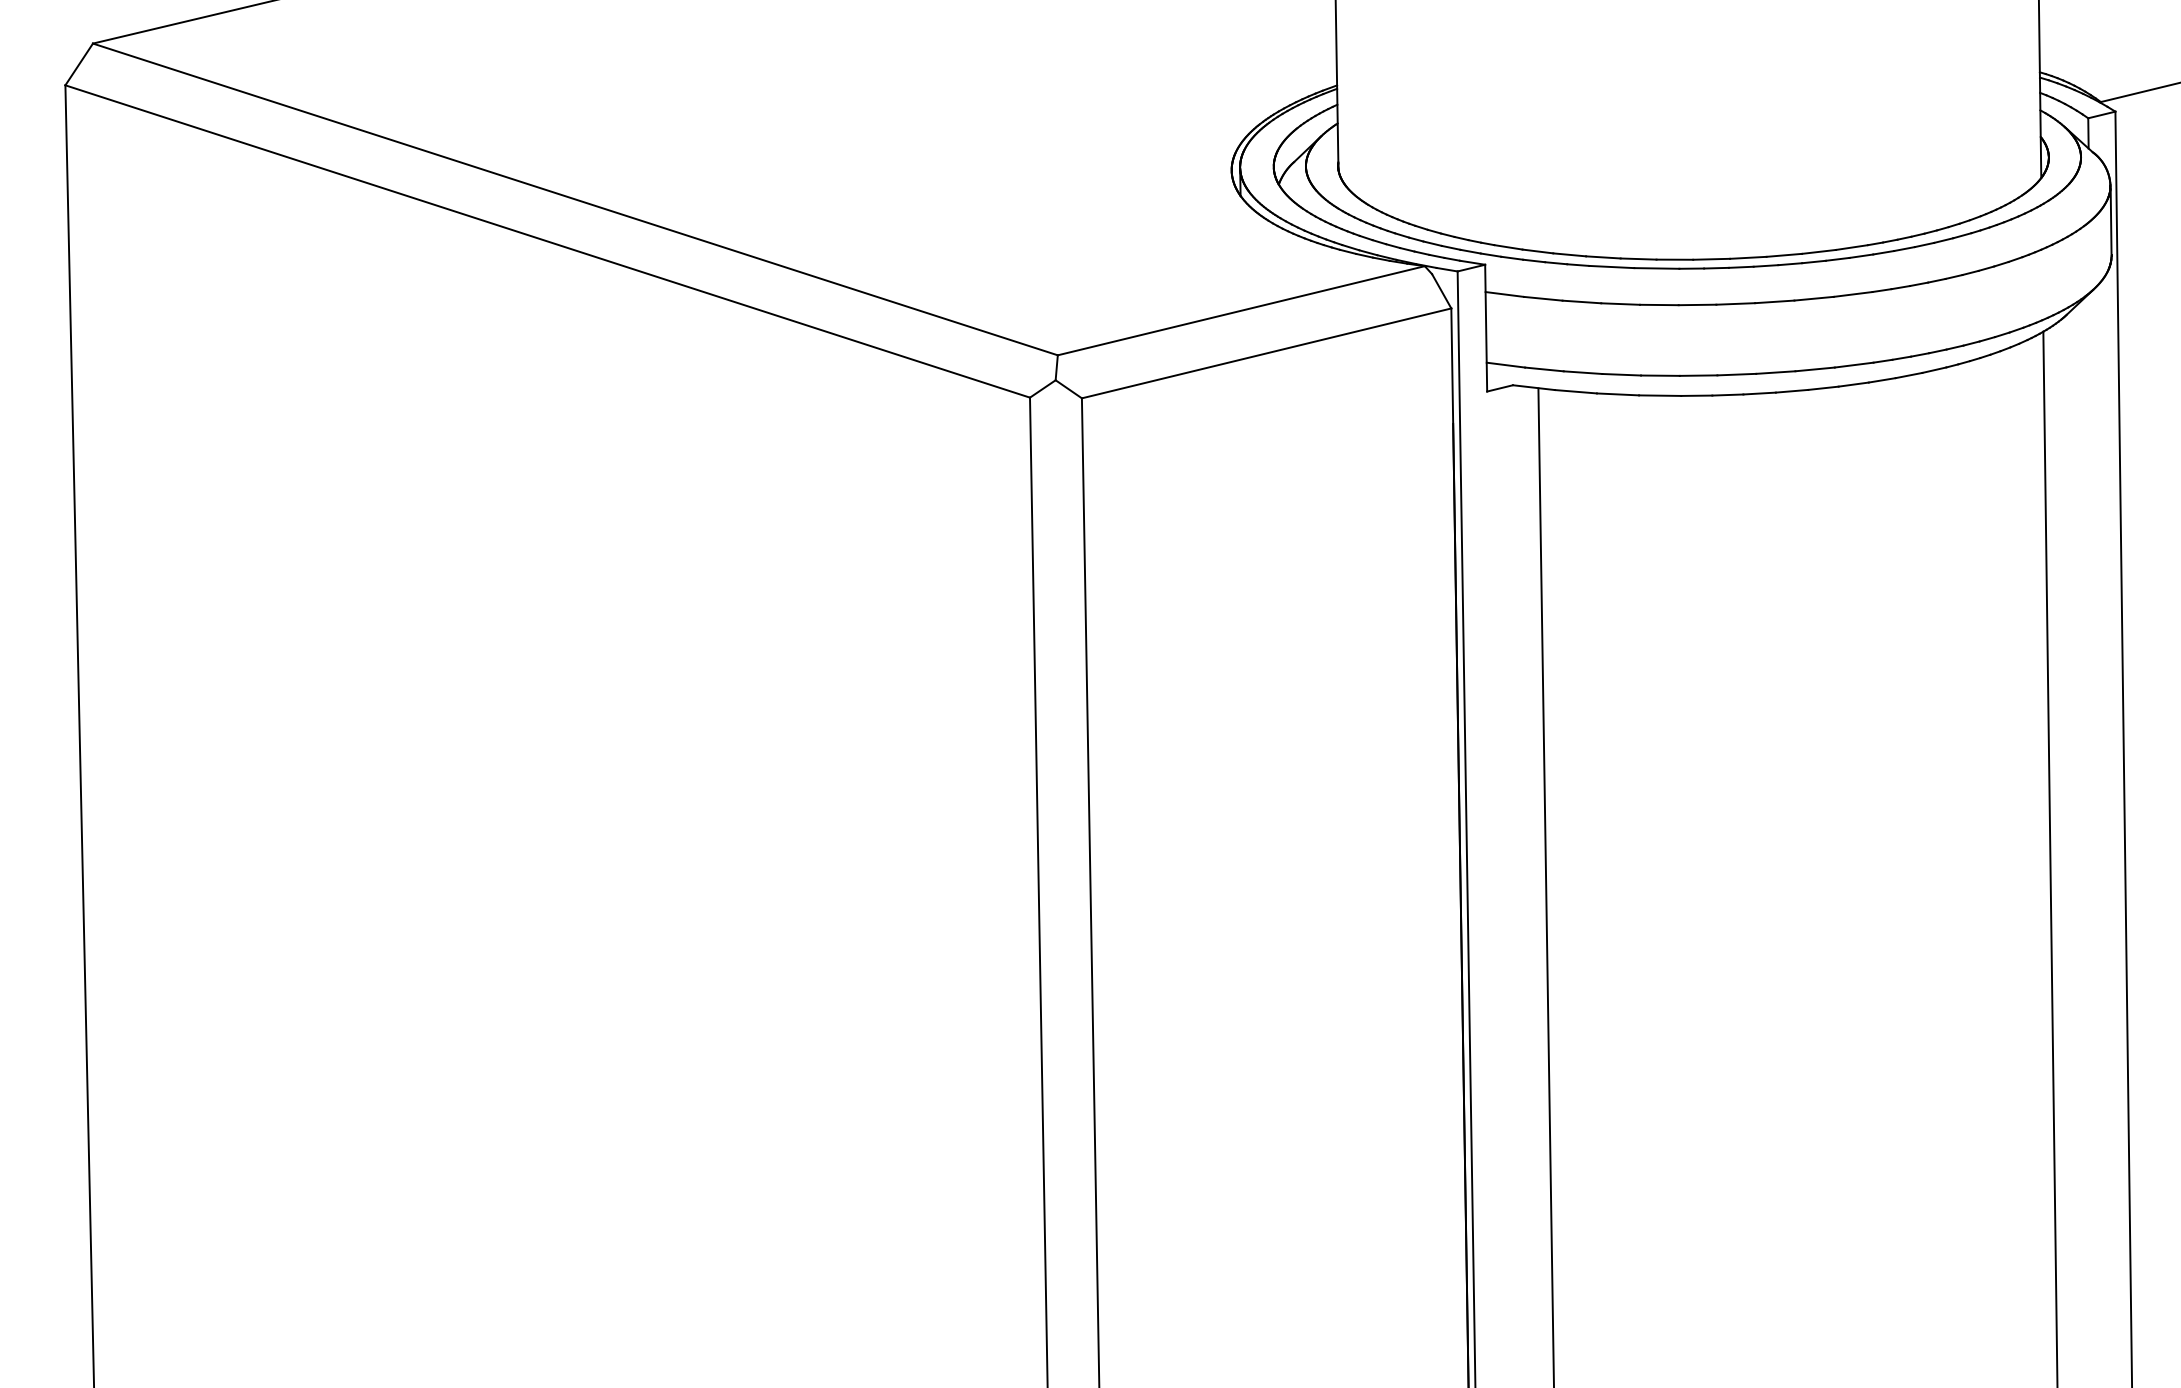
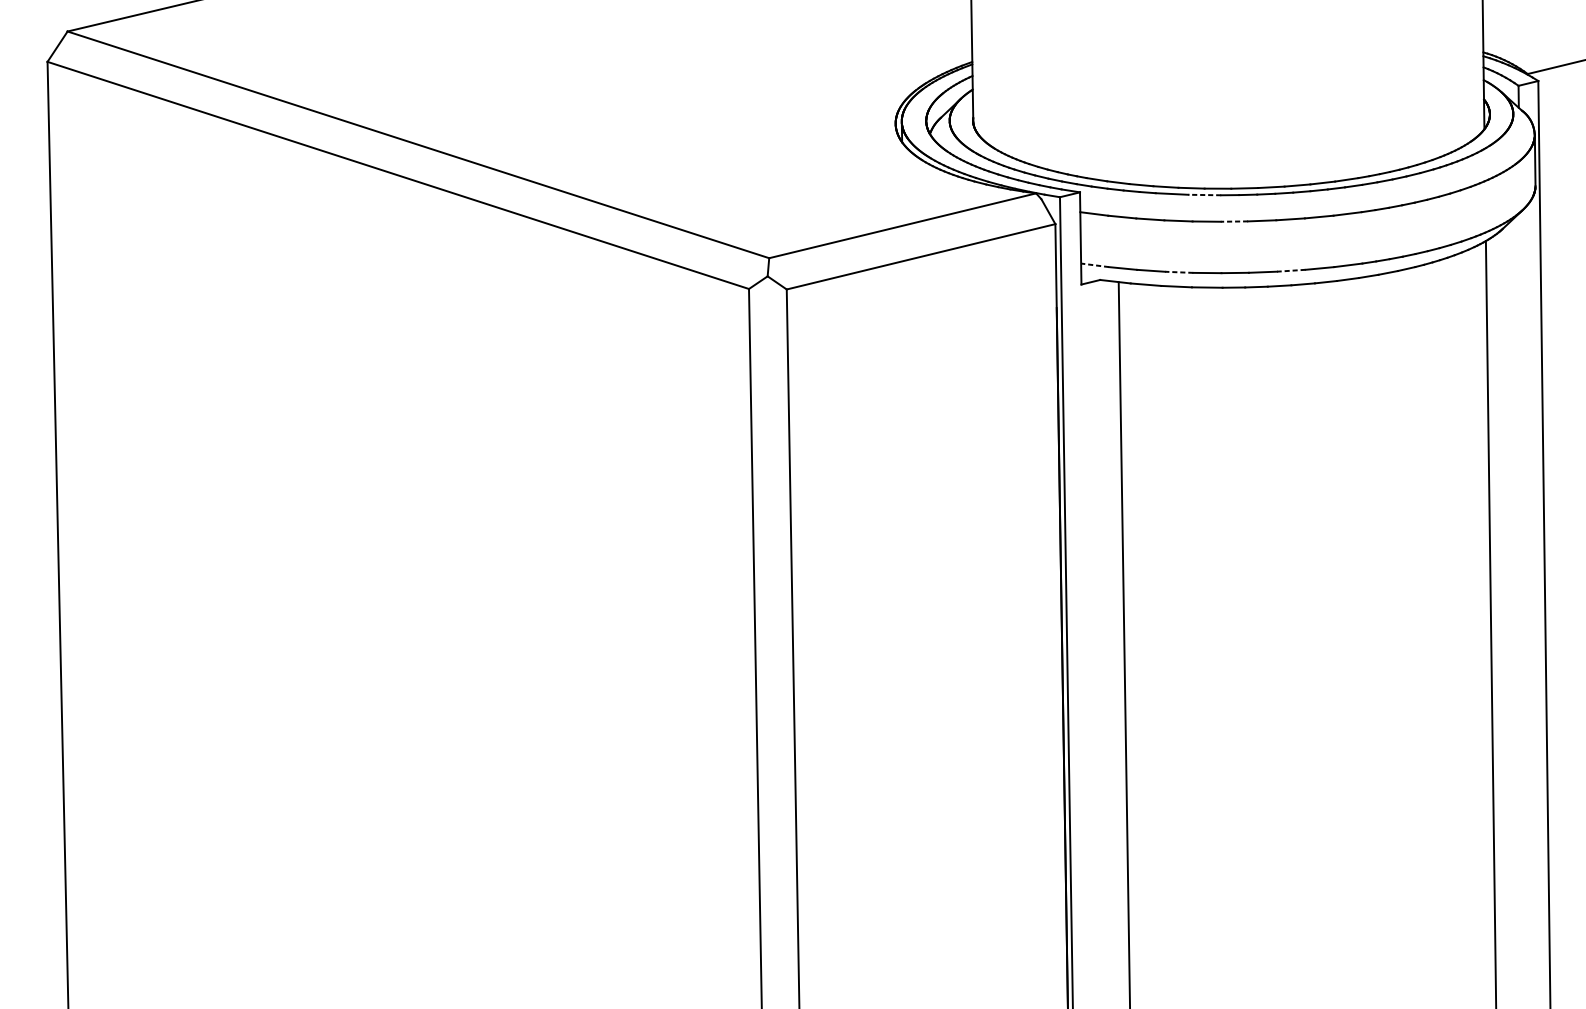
line: (1656, 268) -> (1204, 195), solid -> dashed
line: (1697, 304) -> (1234, 221), solid -> dashed
line: (1505, 365) -> (1094, 265), solid -> dashed
line: (1775, 372) -> (1291, 270), solid -> dashed
line: (1621, 374) -> (1179, 272), solid -> dashed

